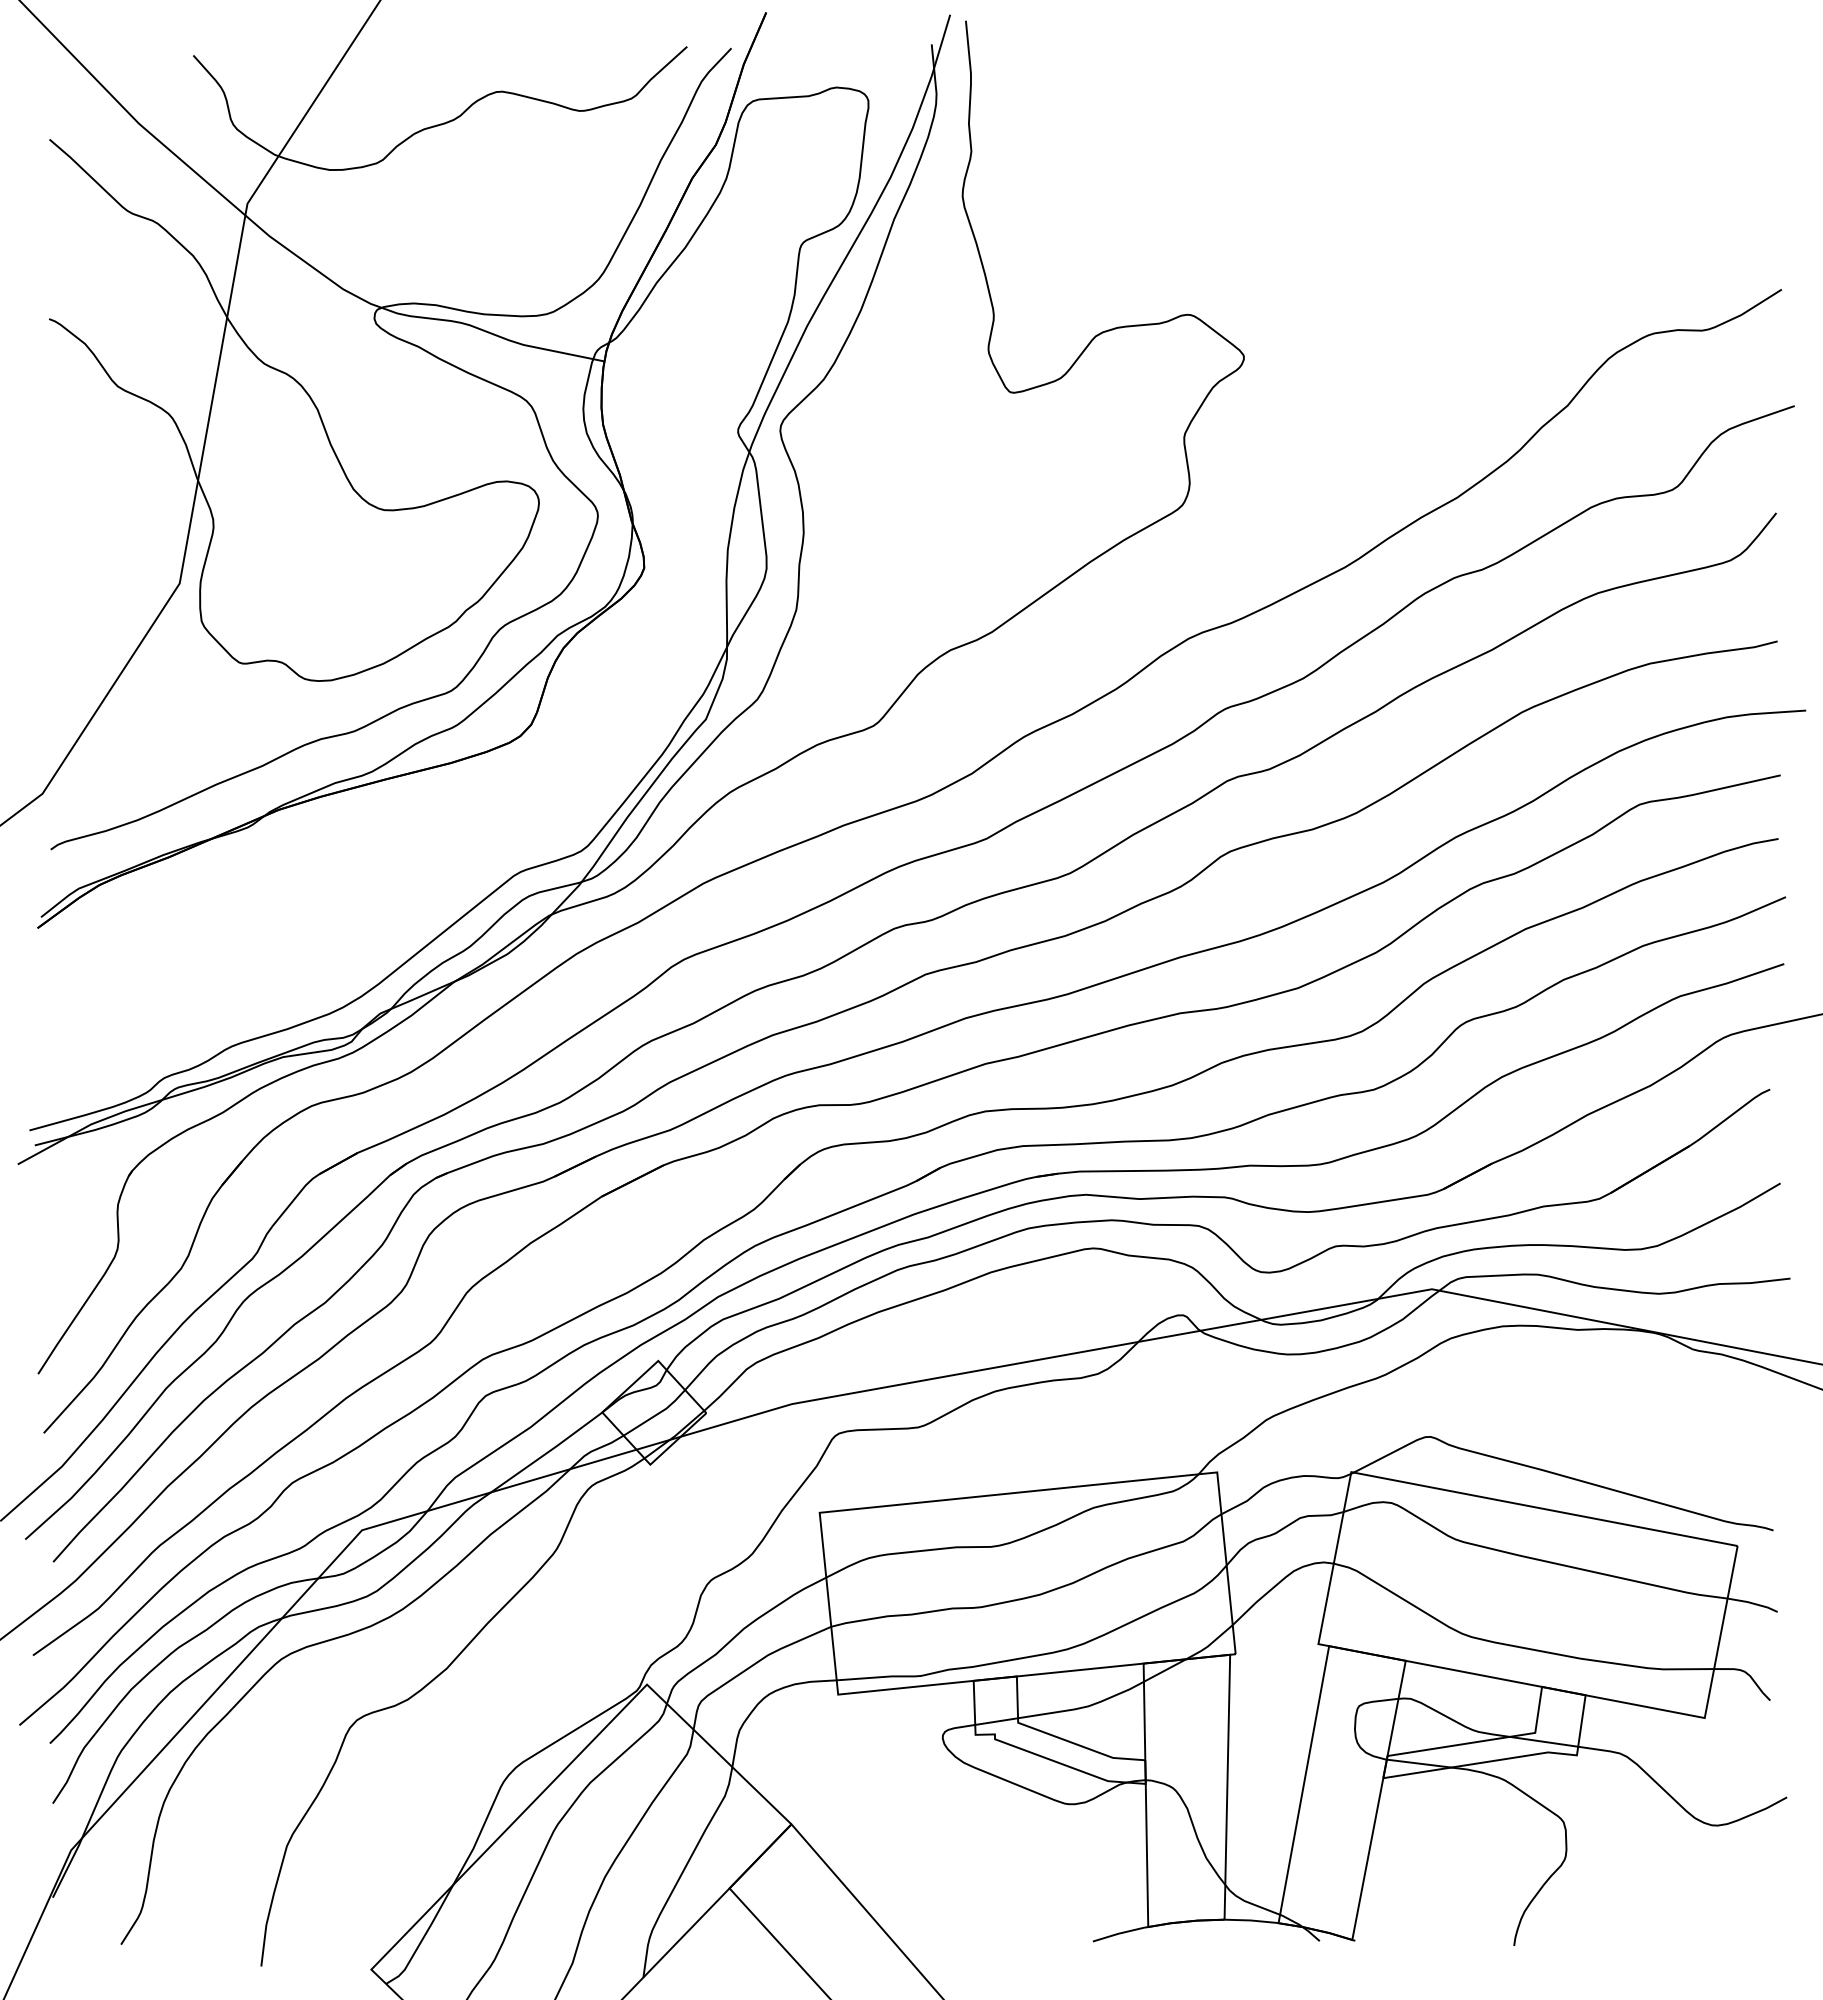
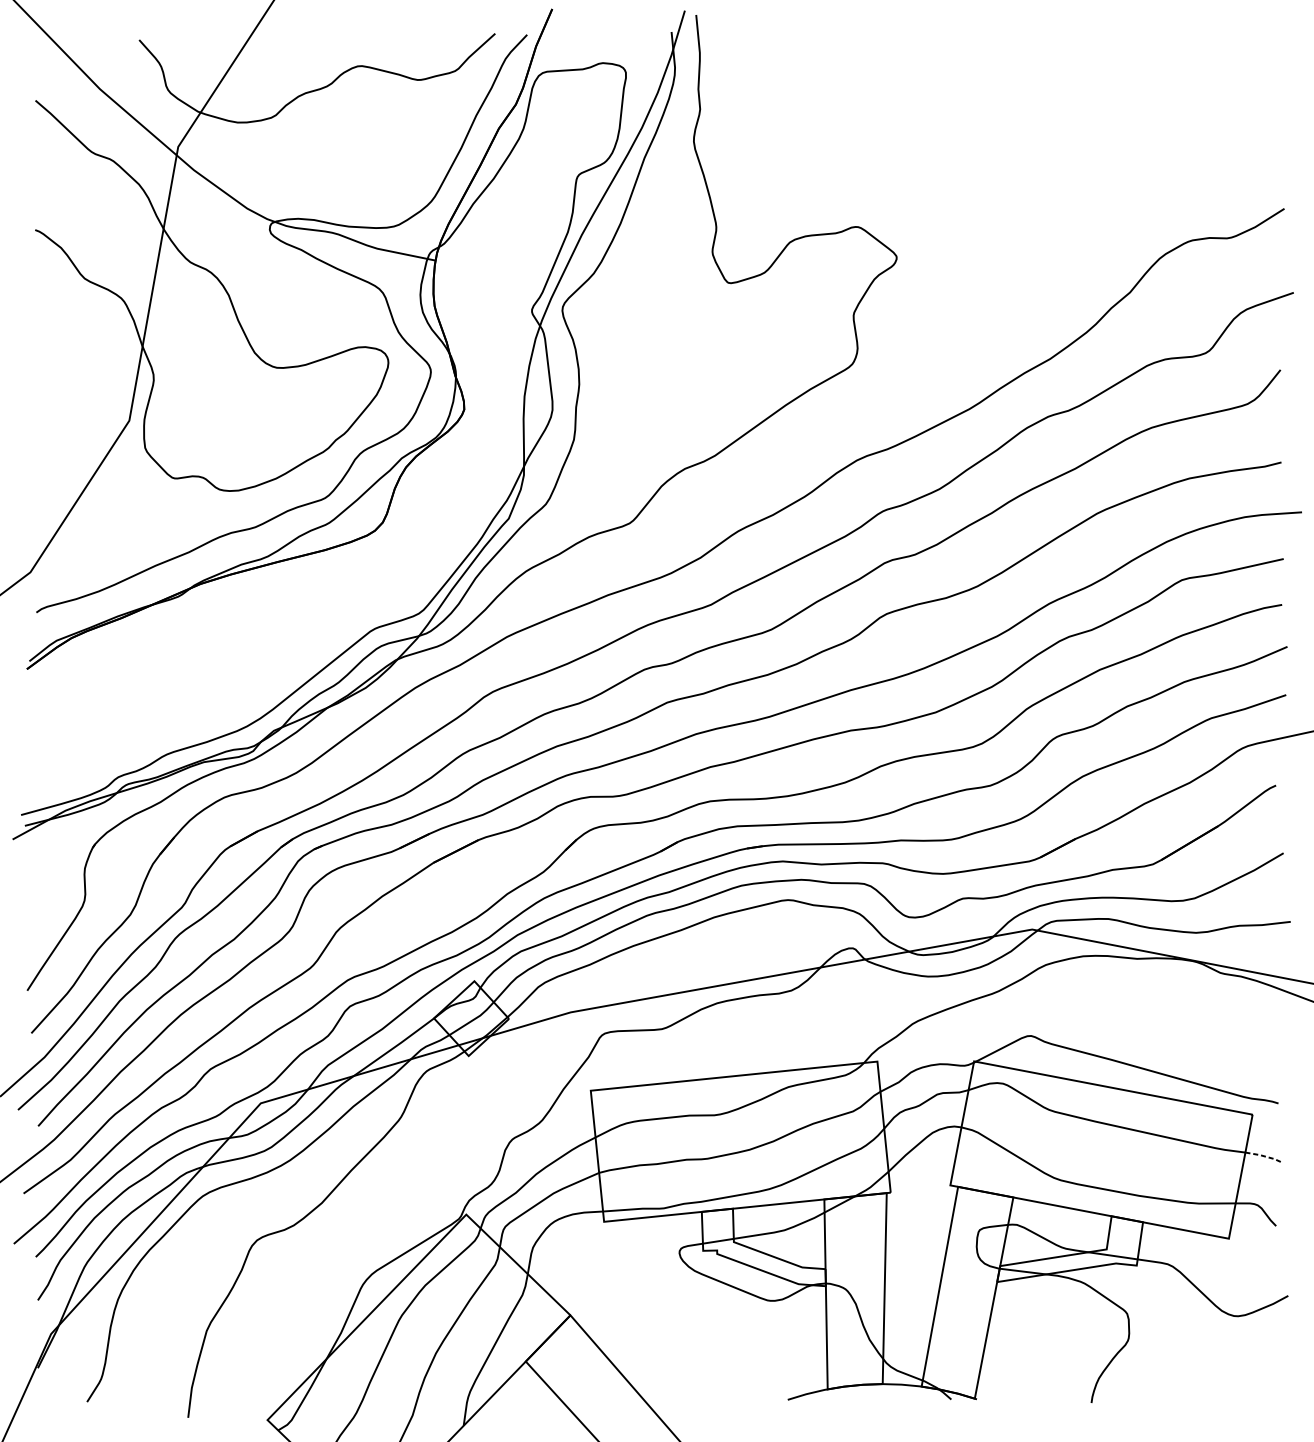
line: (1753, 1603) -> (1264, 1156), solid -> dashed

